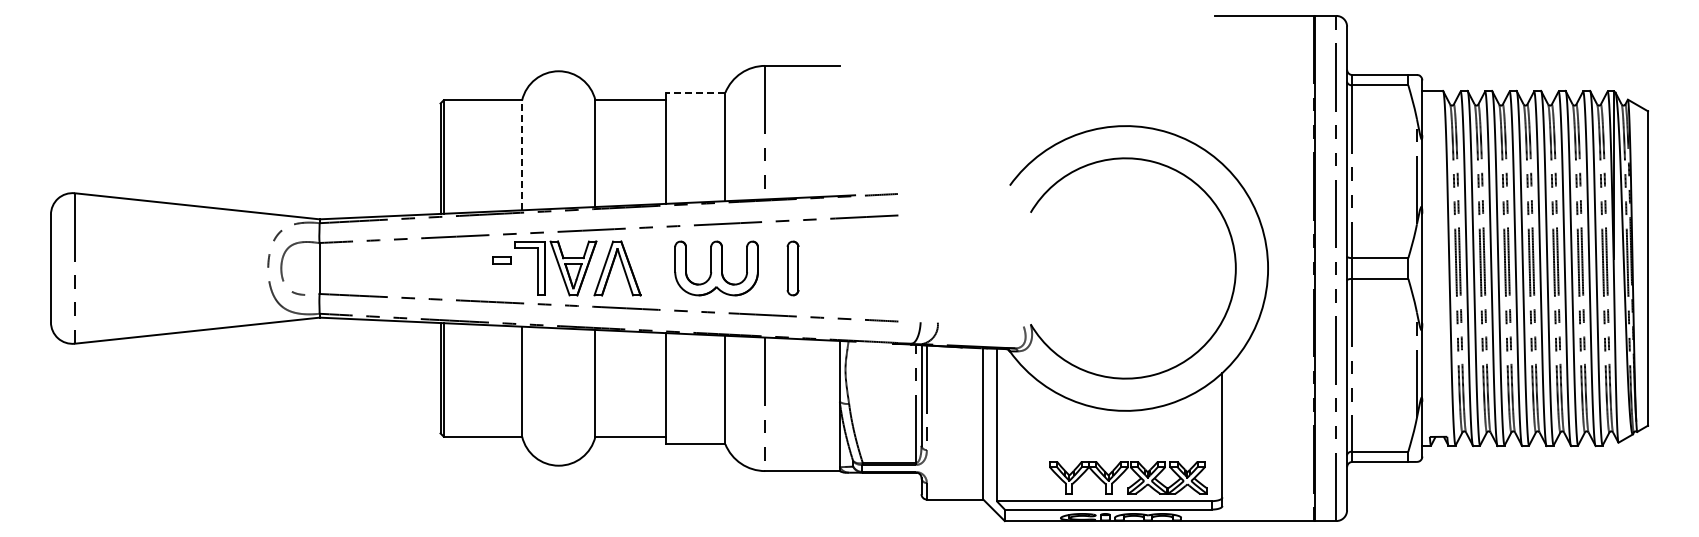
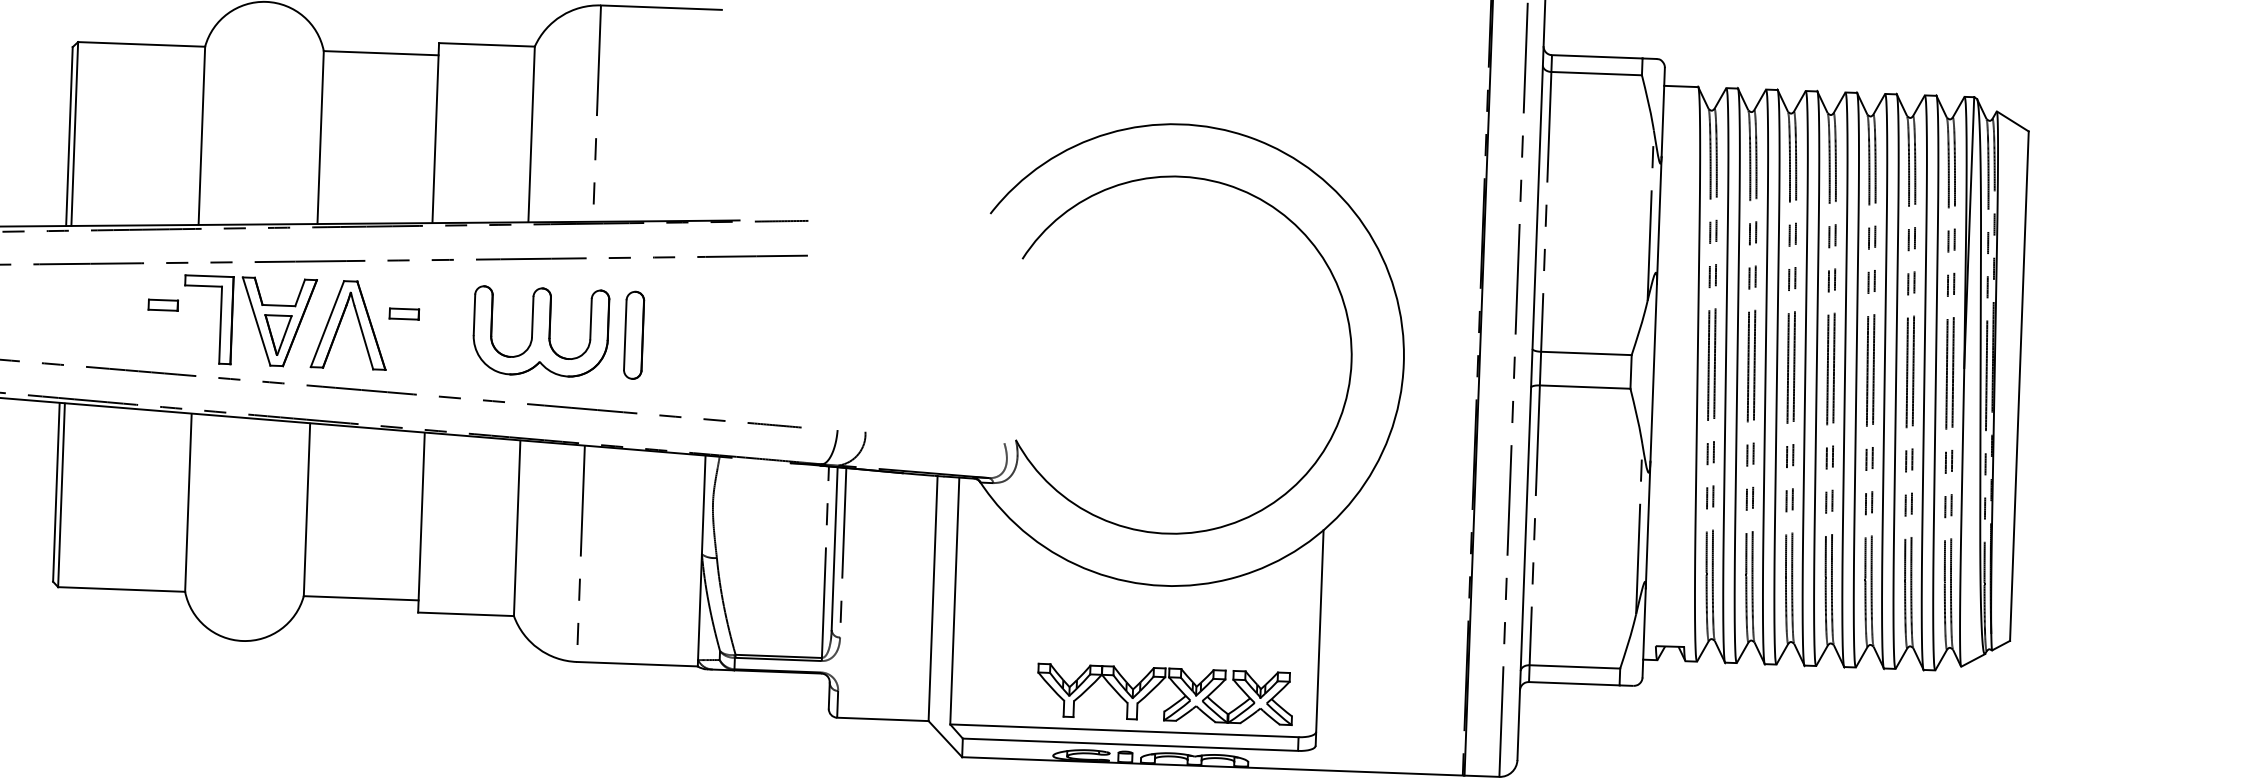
line: (695, 92) -> (486, 44), dashed -> solid
line: (522, 155) -> (202, 136), dashed -> solid
part: (650, 260) -> (403, 313), added
part: (716, 268) -> (540, 331), moved

